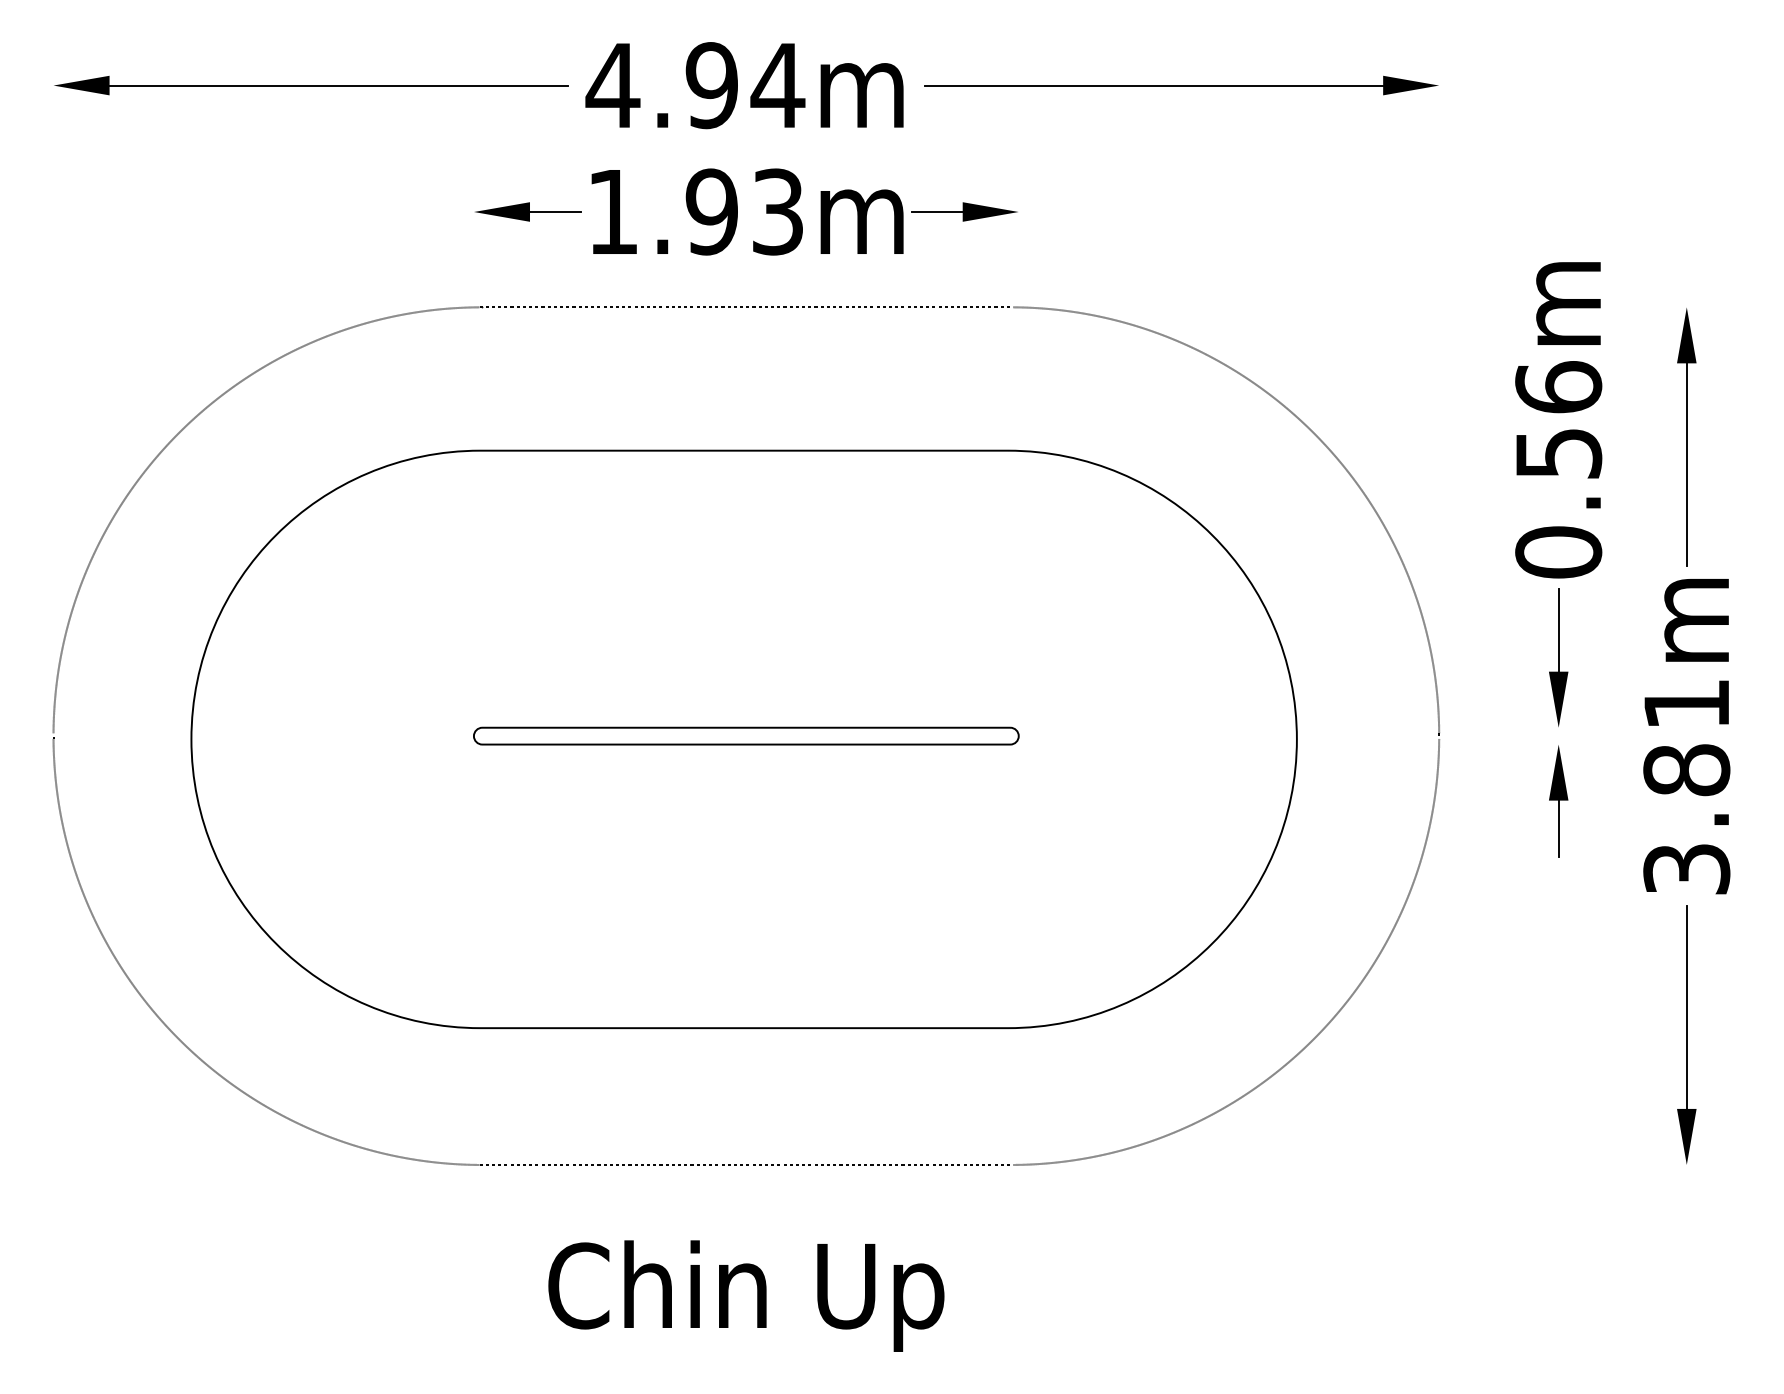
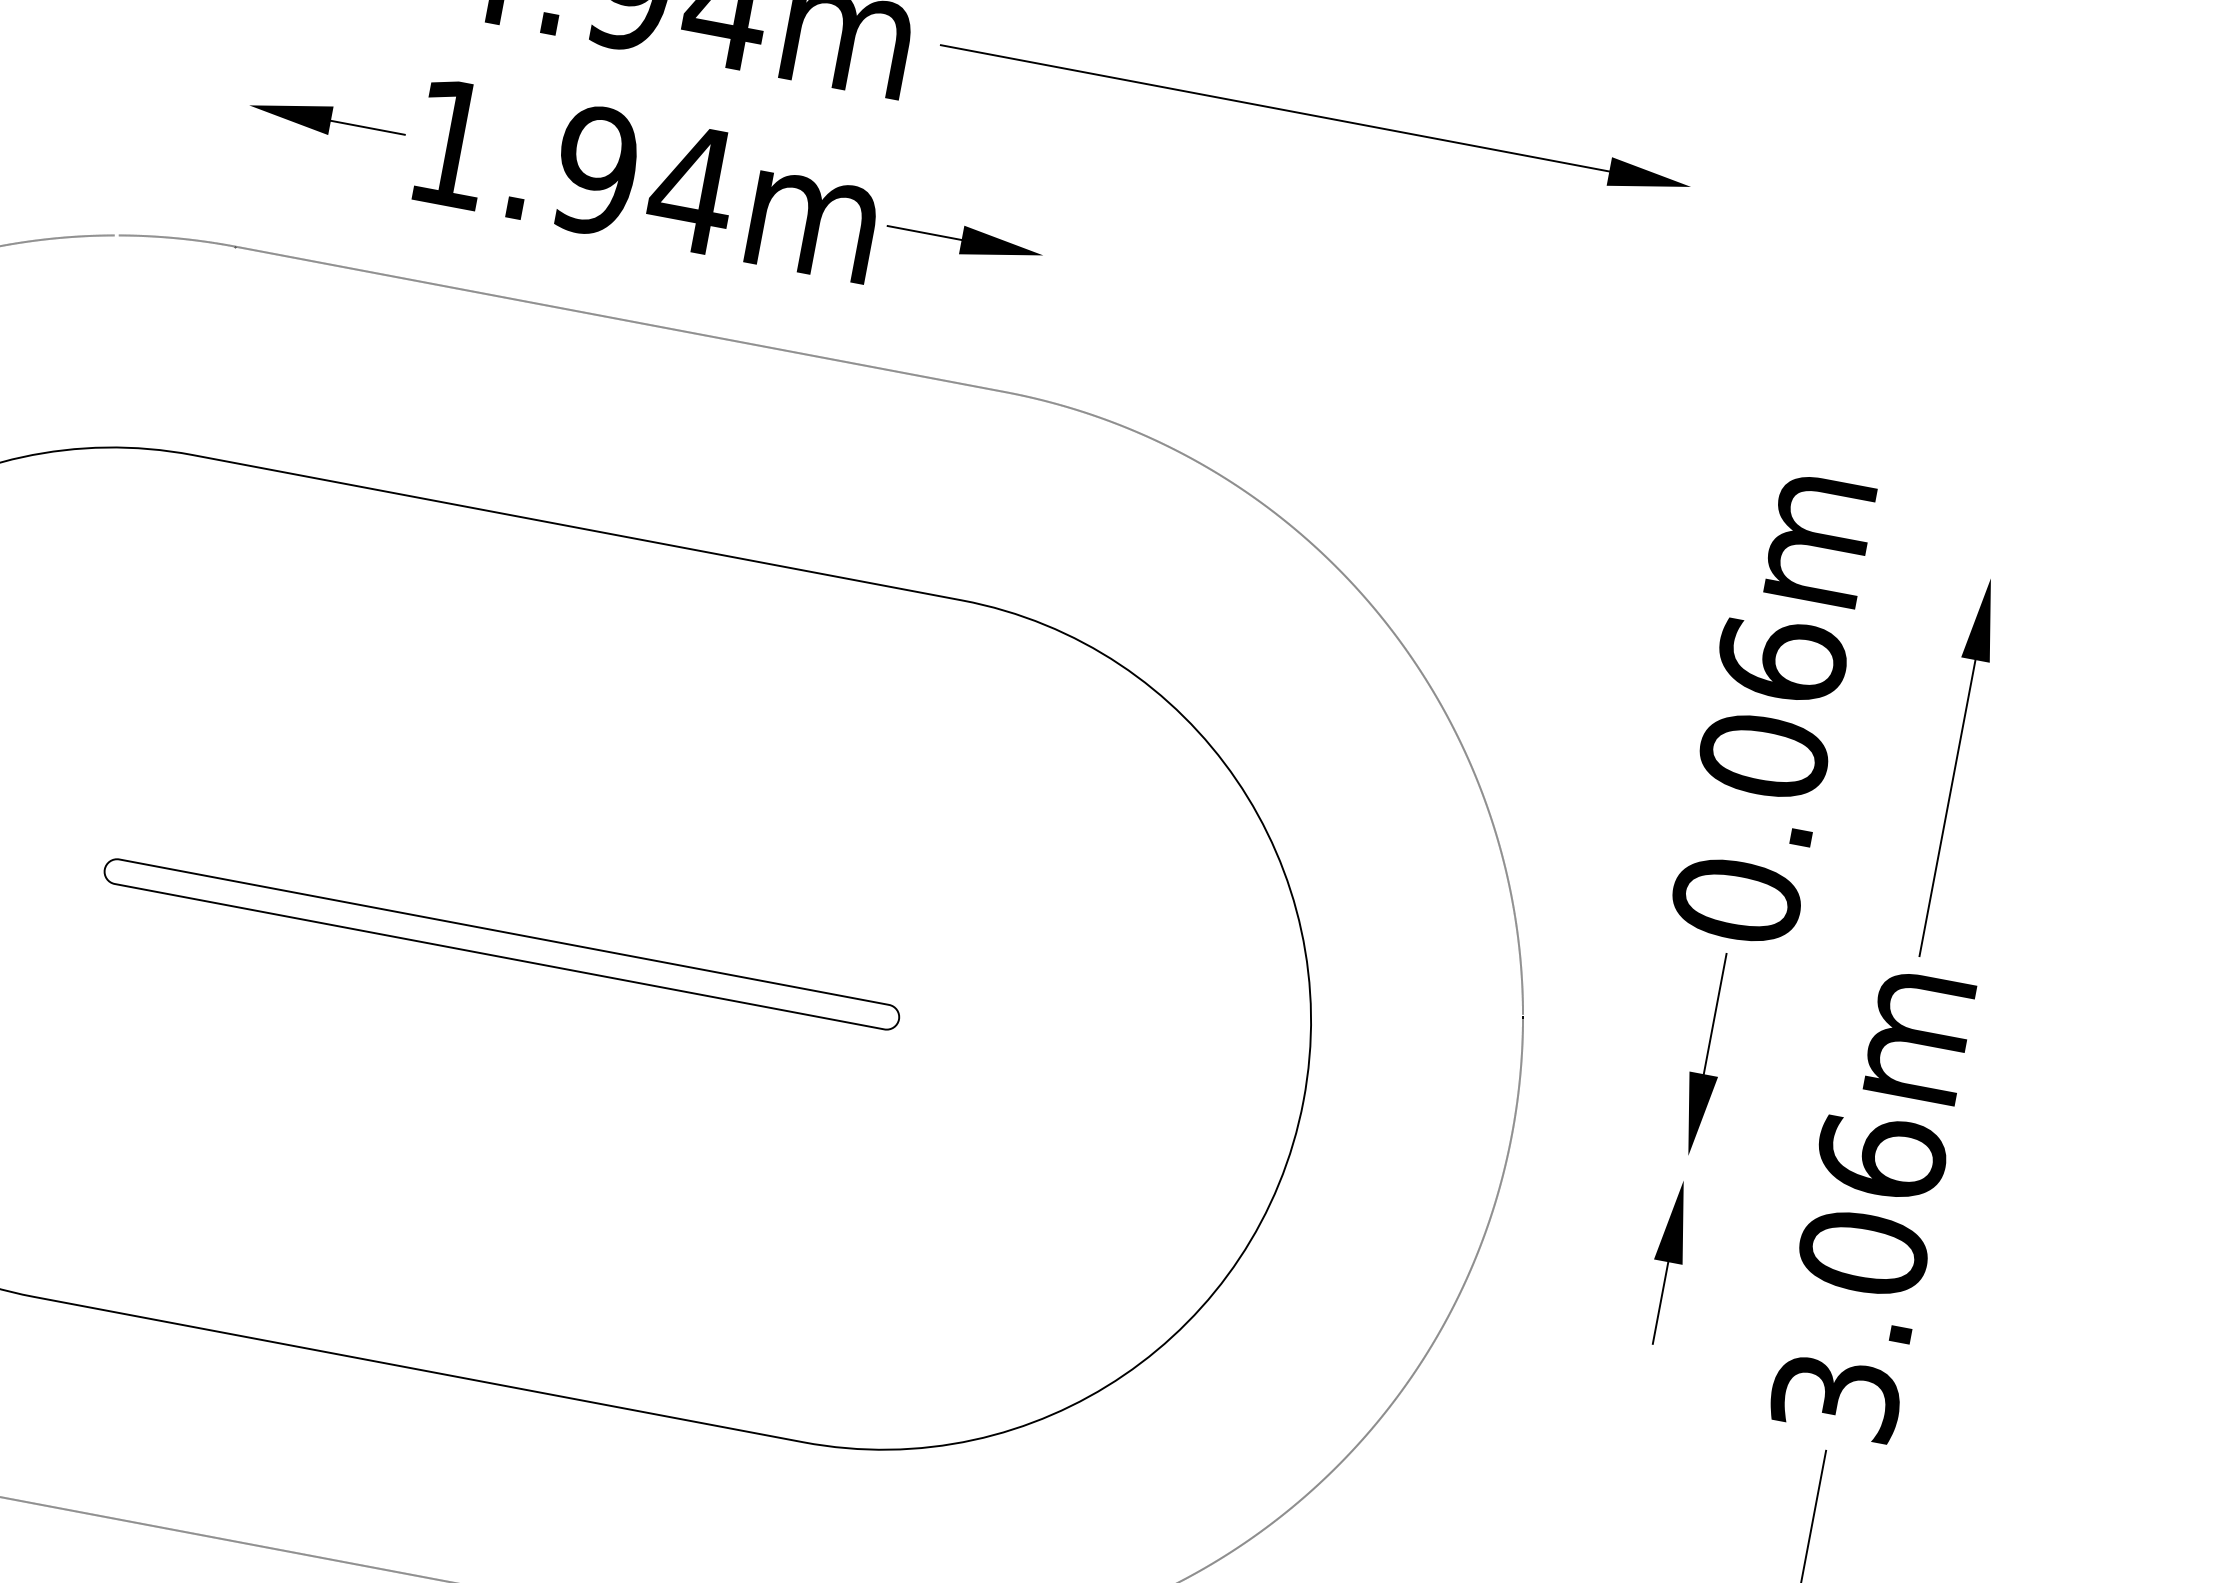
text: (777, 211) -> (691, 188), 1.93m -> 1.94m
text: (1558, 453) -> (1763, 756), 0.56m -> 0.06m
text: (1686, 736) -> (1872, 1203), 3.81m -> 3.06m

